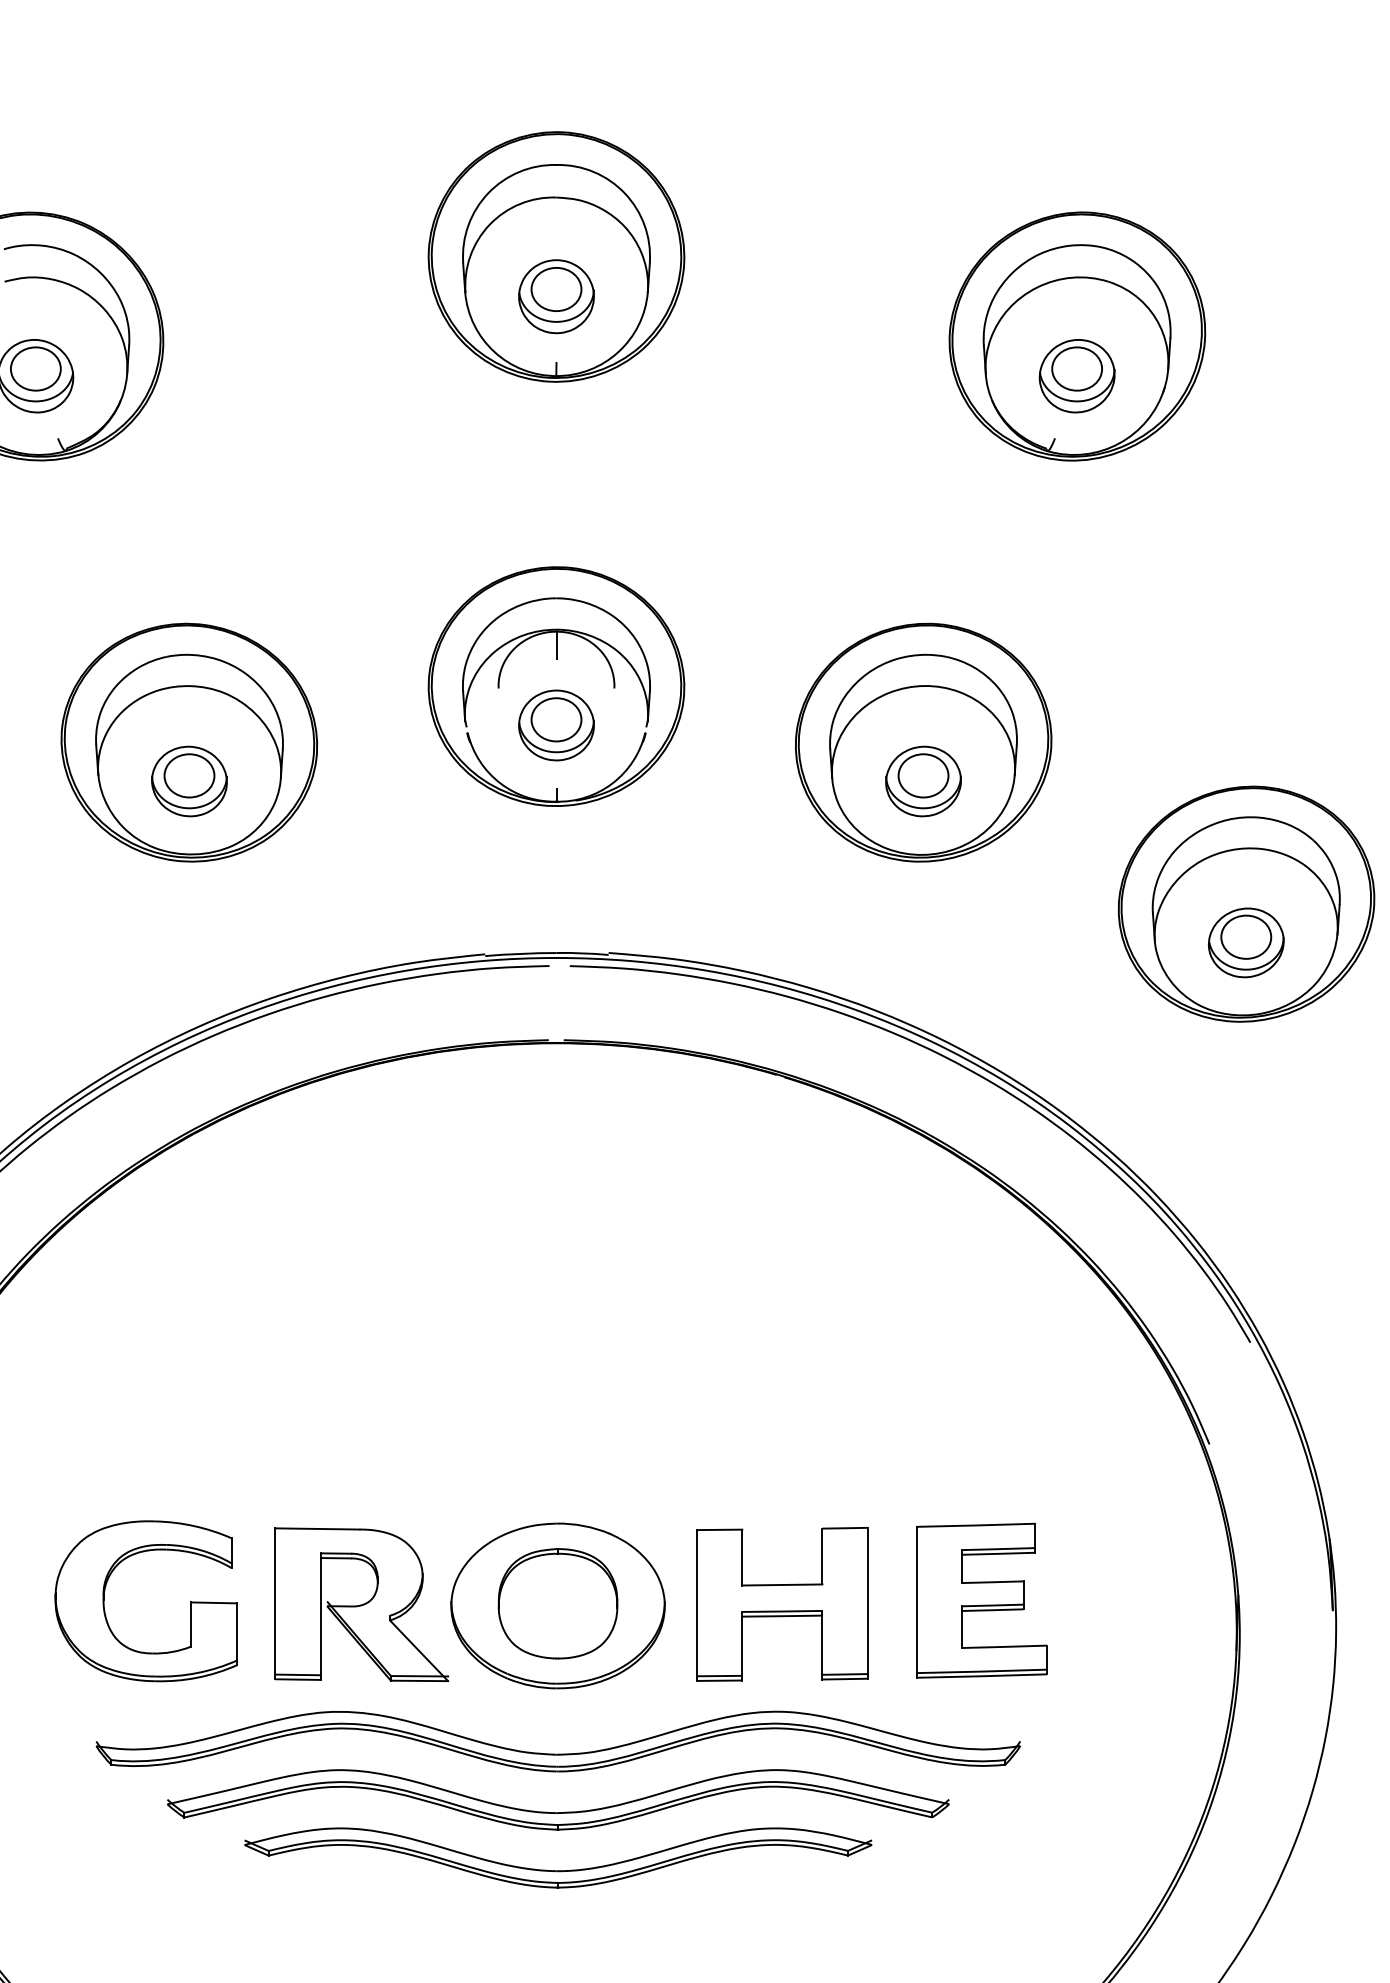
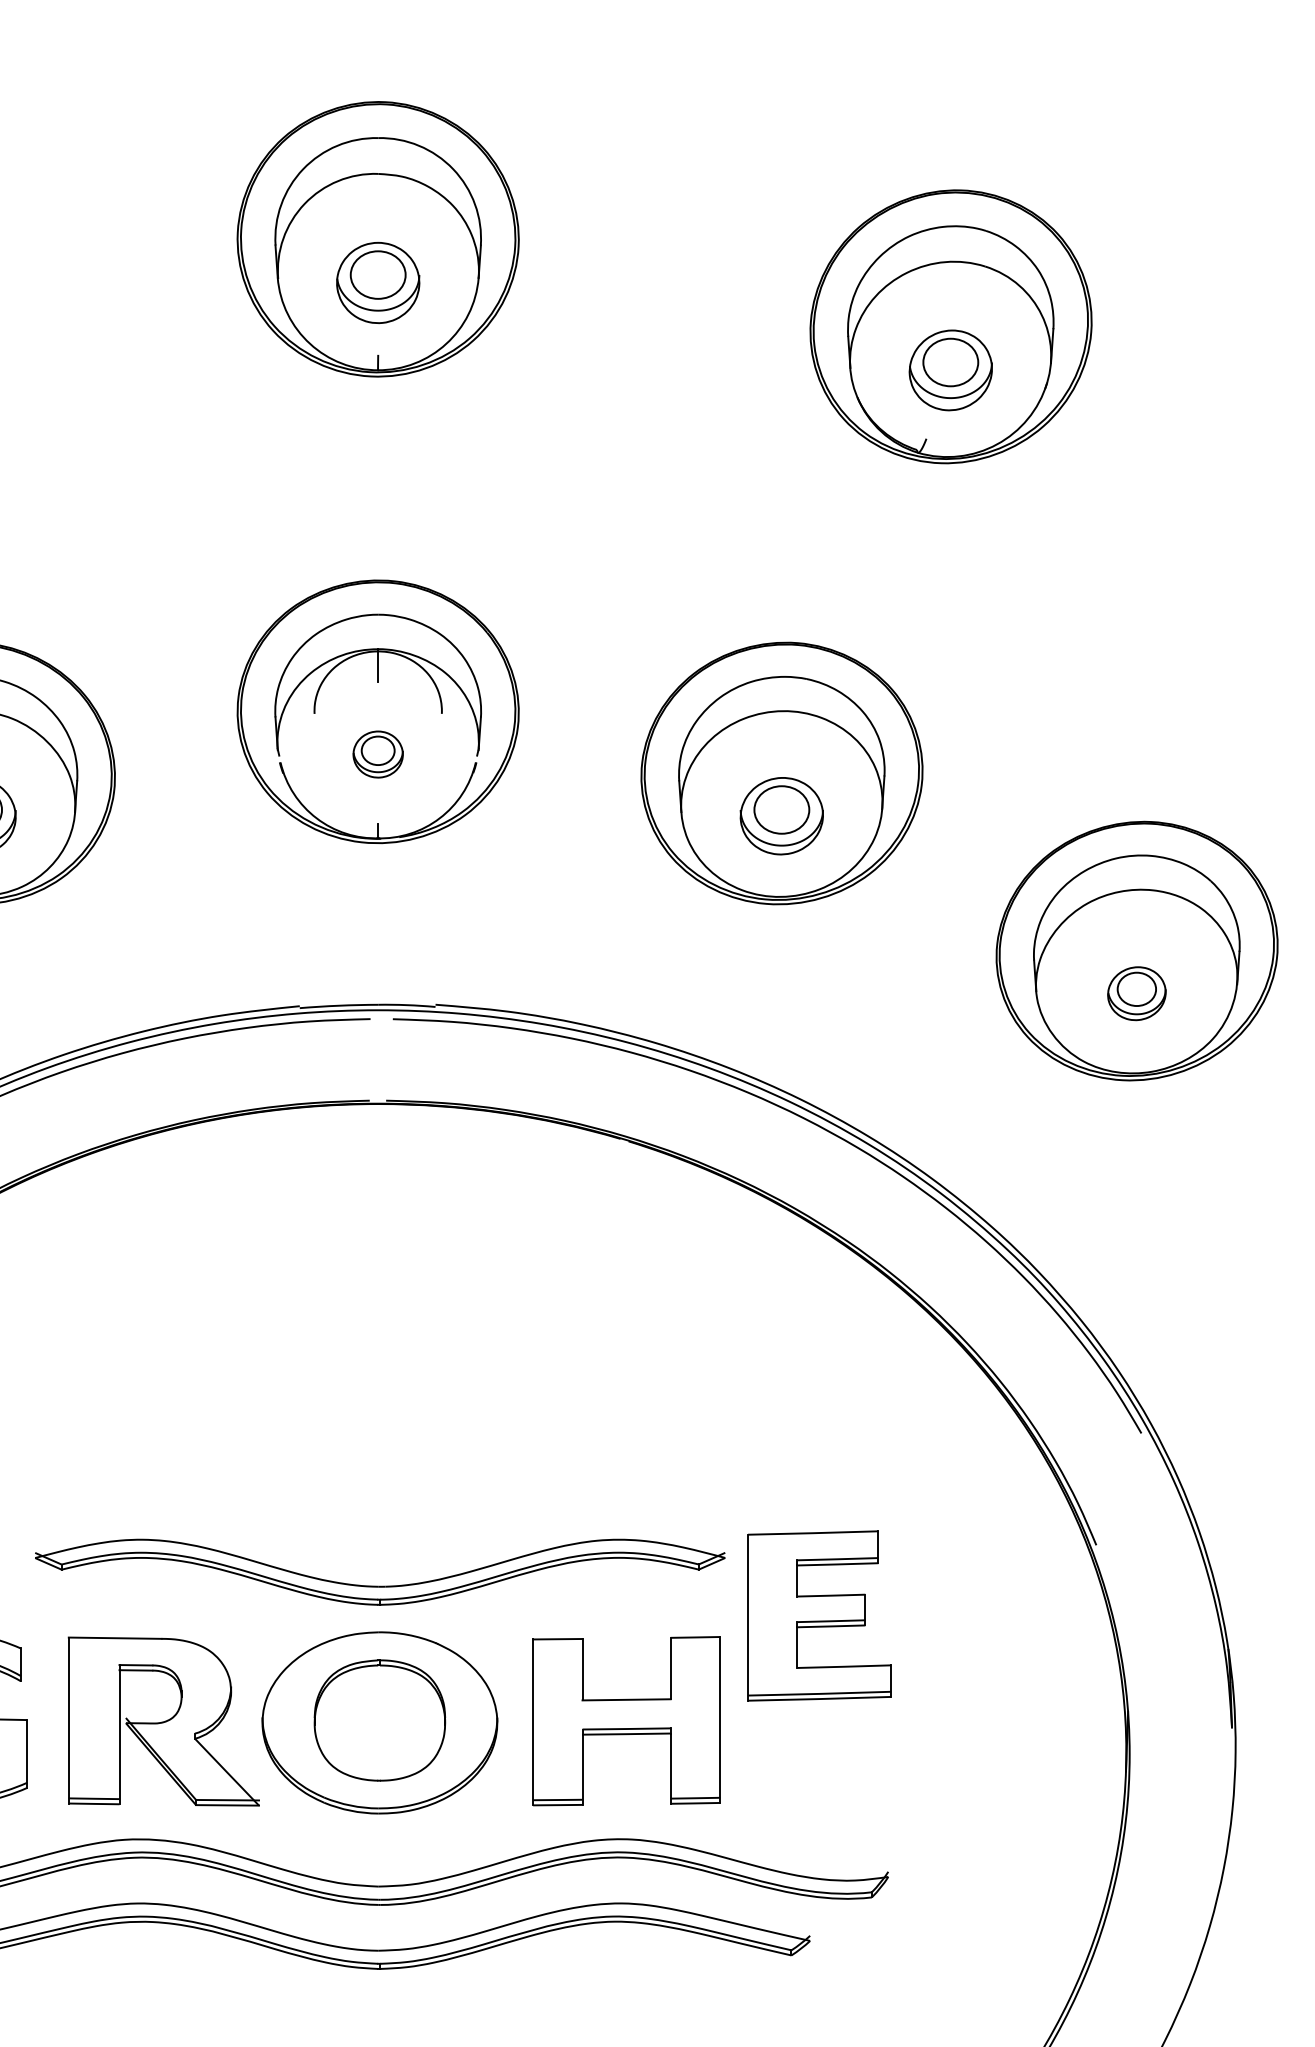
part: (556, 725) -> (378, 754), size x0.6
part: (1246, 942) -> (1137, 993), size x0.7
part: (981, 1600) -> (819, 1615), moved
part: (558, 1870) -> (380, 1586), moved

